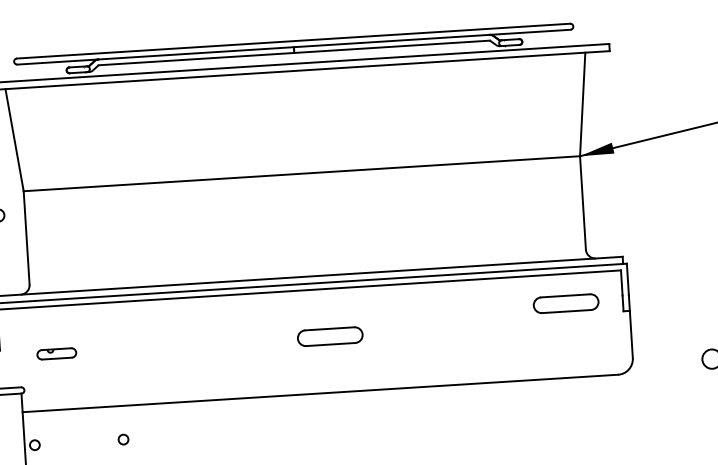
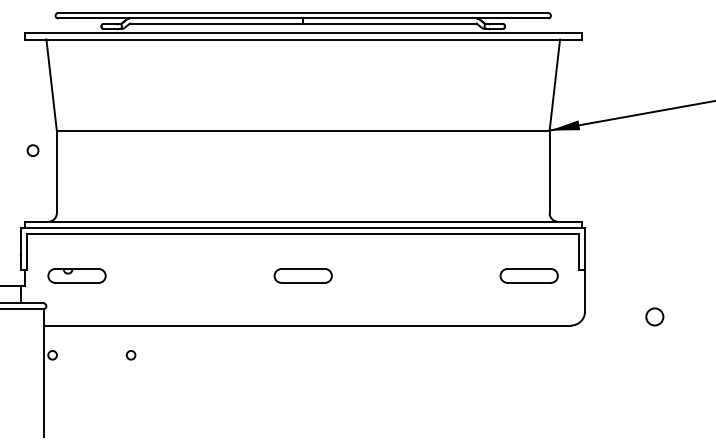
part: (565, 303) -> (528, 275), moved
part: (329, 336) -> (302, 275), moved
part: (56, 353) -> (76, 275), size x1.67

